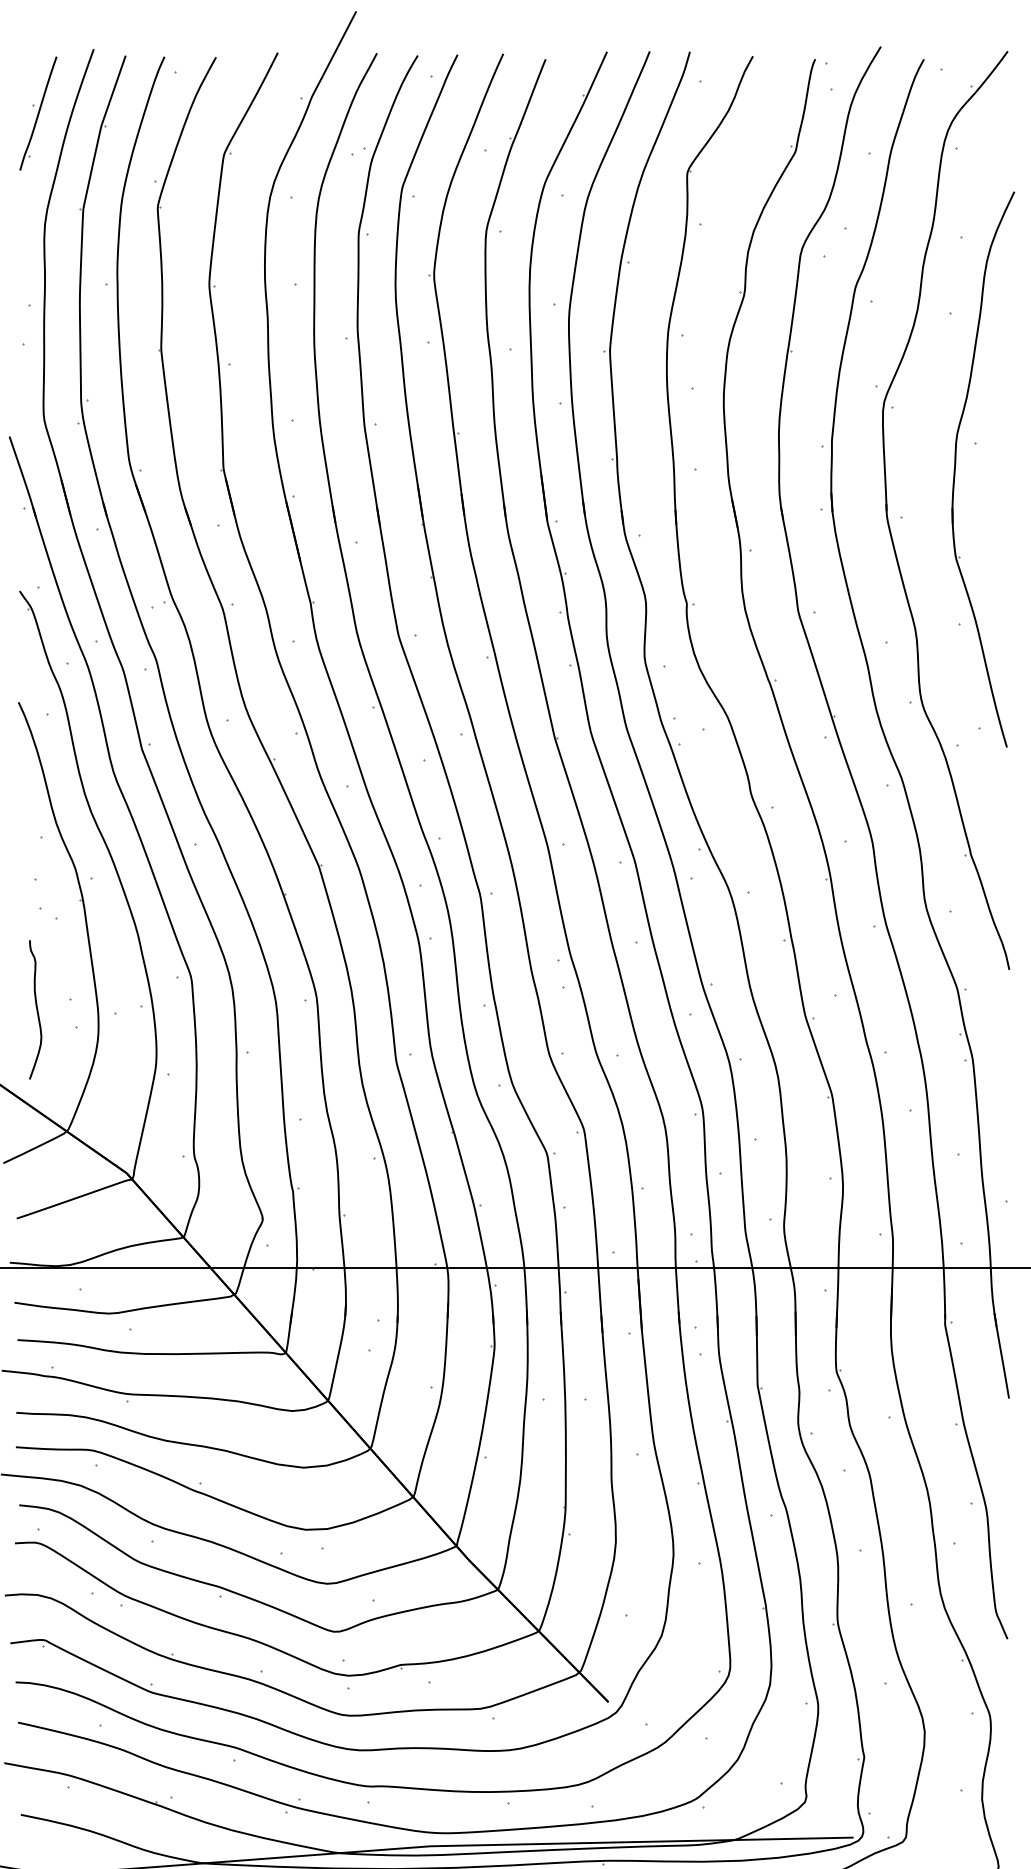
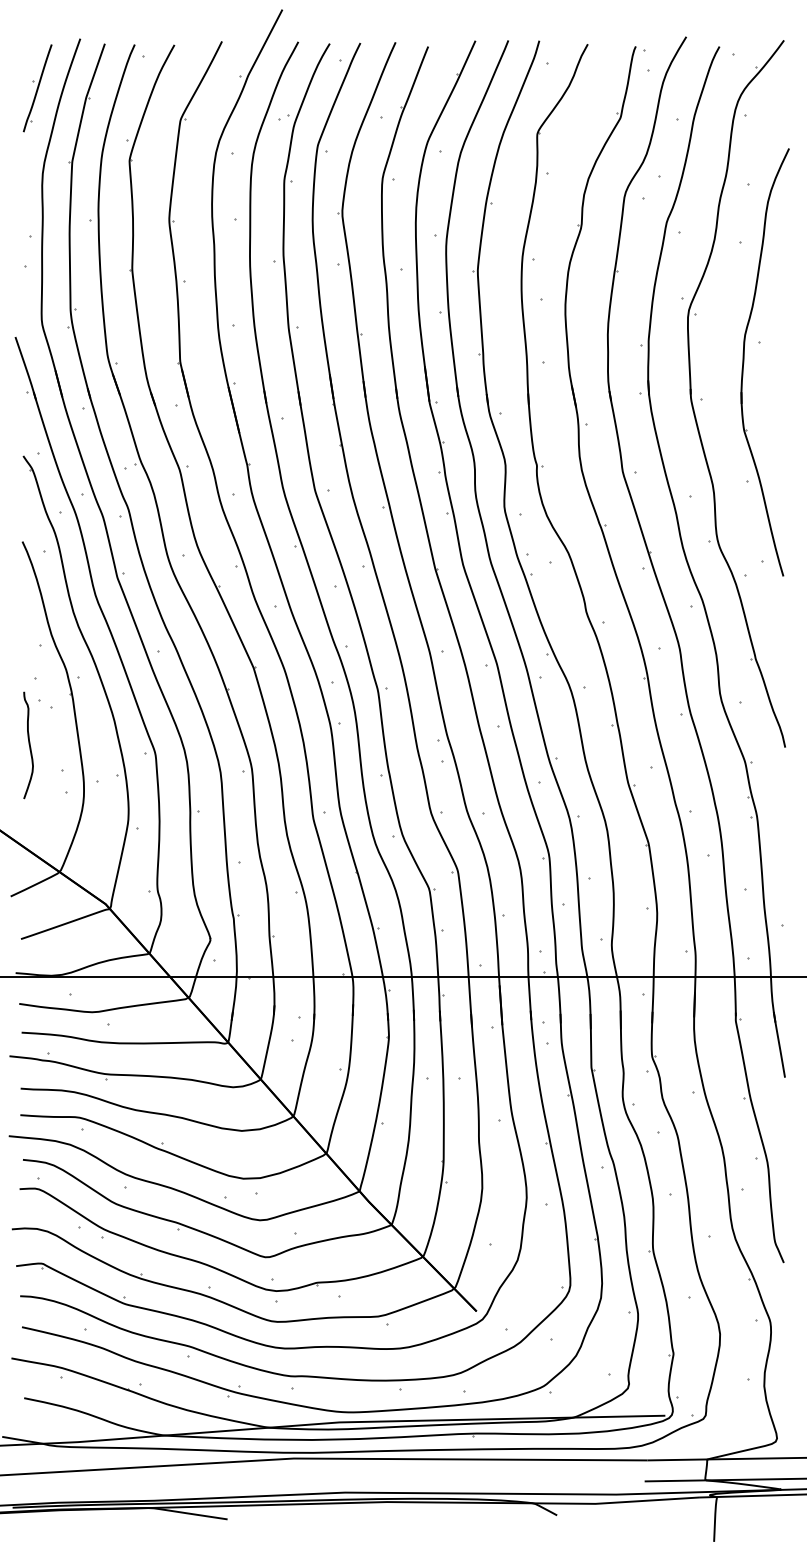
curve: (35, 1008) -> (28, 744), moved

